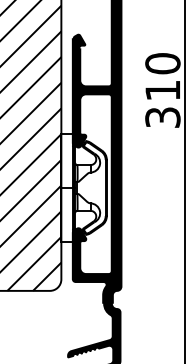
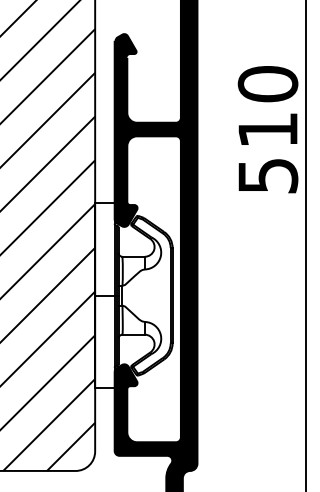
text: (162, 117) -> (267, 175), 310 -> 510

